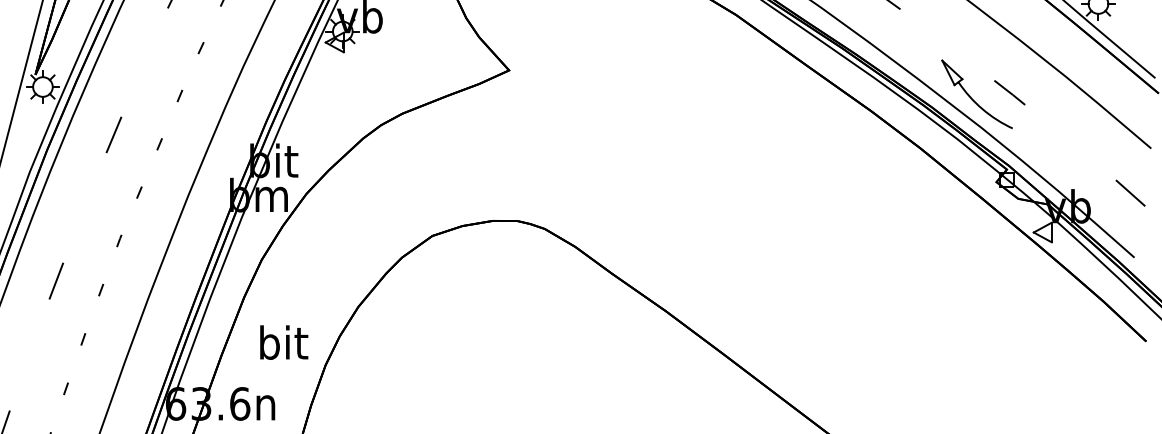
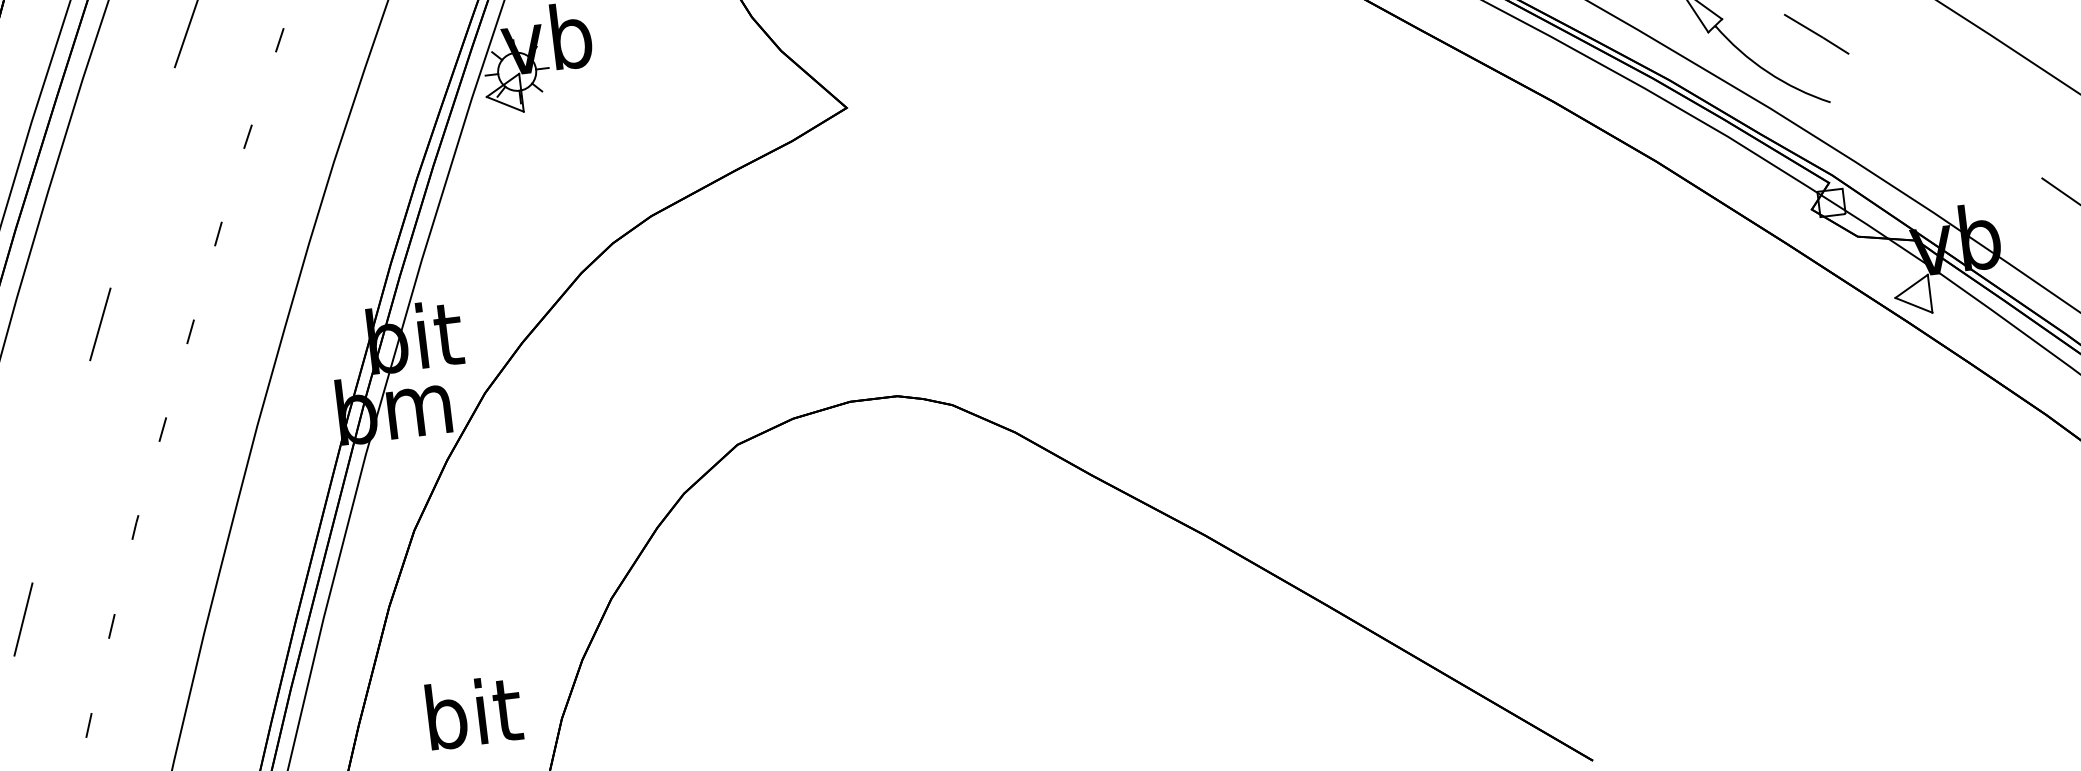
text: (284, 342) -> (474, 712), moved

